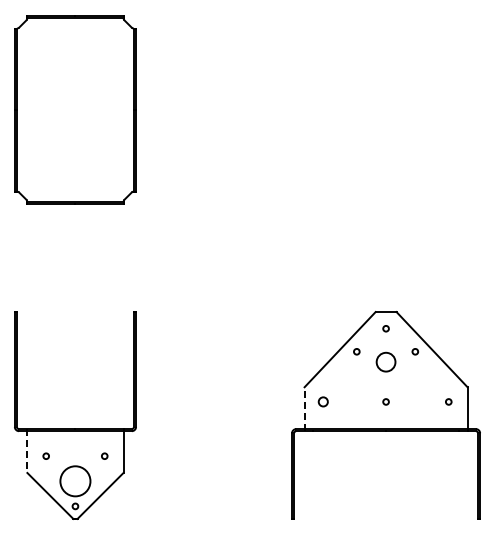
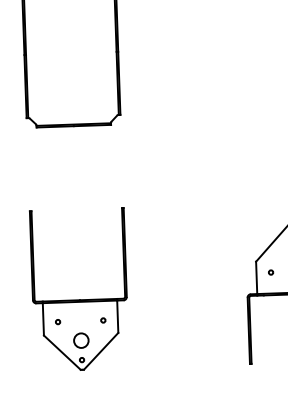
circle: (323, 401) -> (271, 272), size x0.62
line: (304, 409) -> (256, 278), dashed -> solid
line: (27, 451) -> (43, 318), dashed -> solid
circle: (75, 480) -> (81, 340), size x0.62

